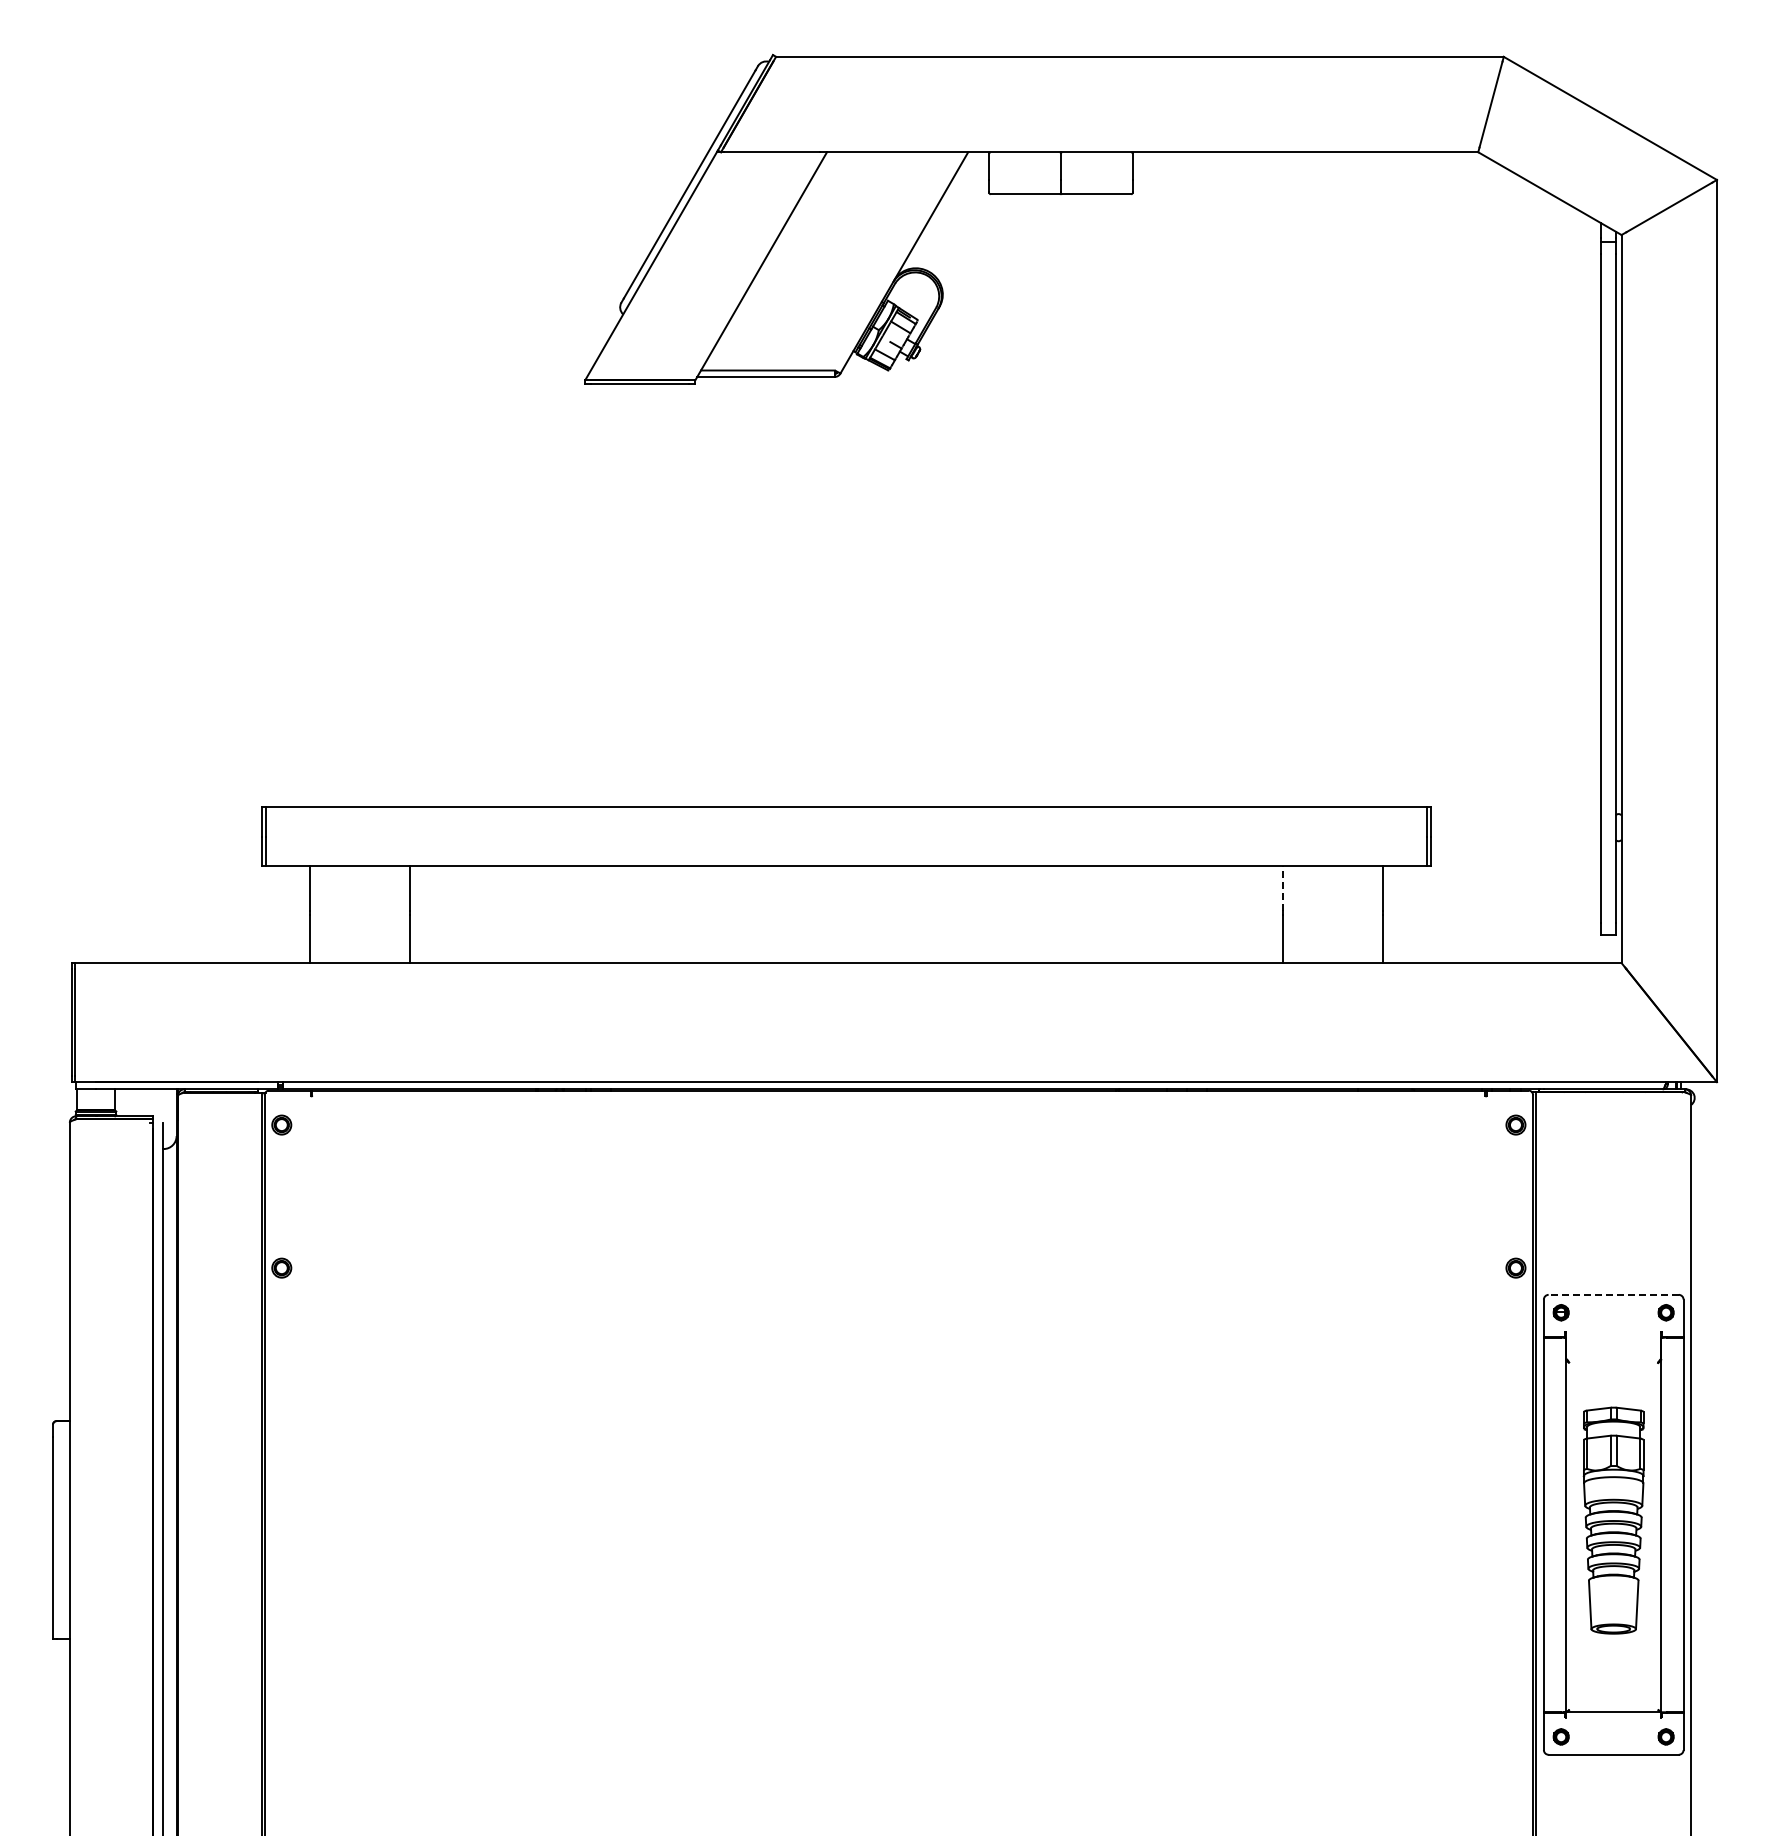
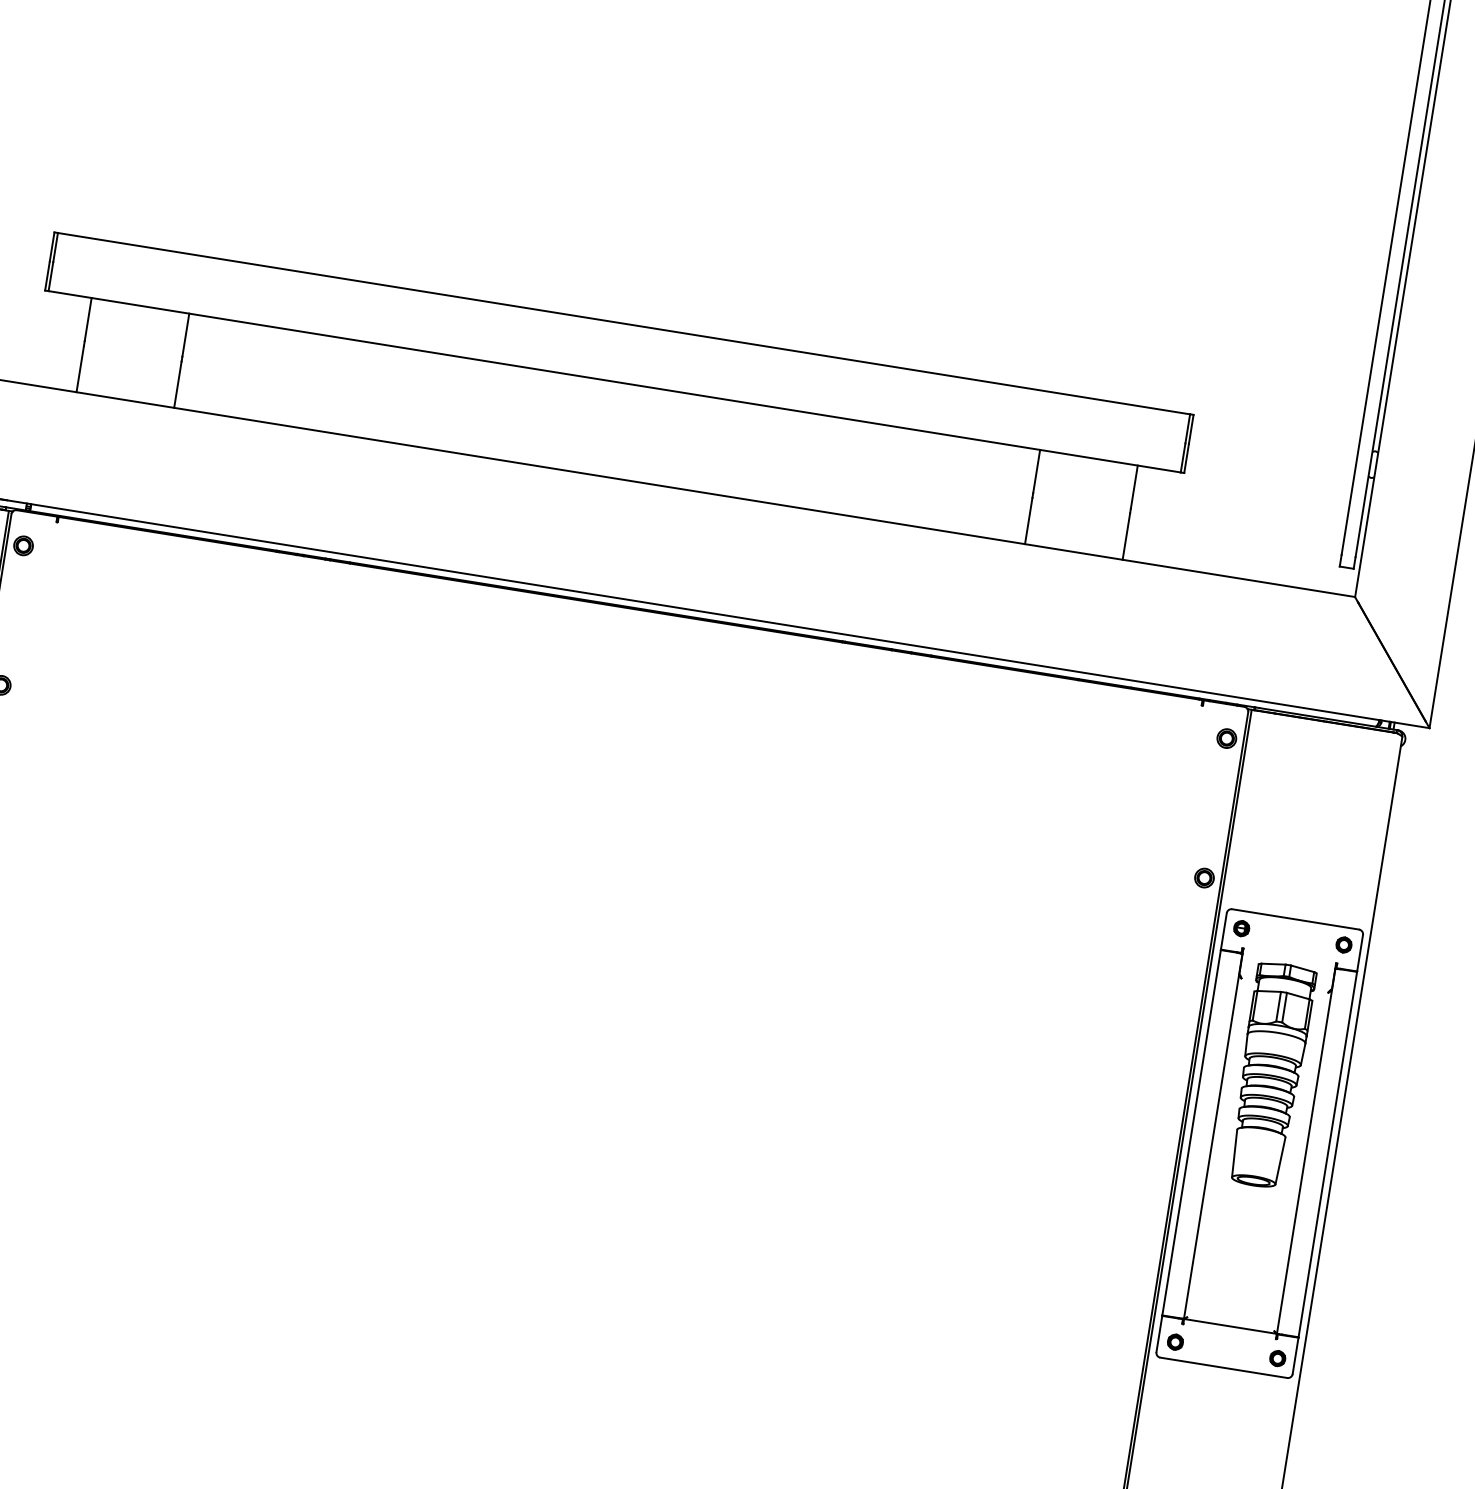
line: (1283, 887) -> (1037, 470), dashed -> solid
line: (1613, 1294) -> (1295, 919), dashed -> solid
part: (1613, 1520) -> (1270, 1075), moved

